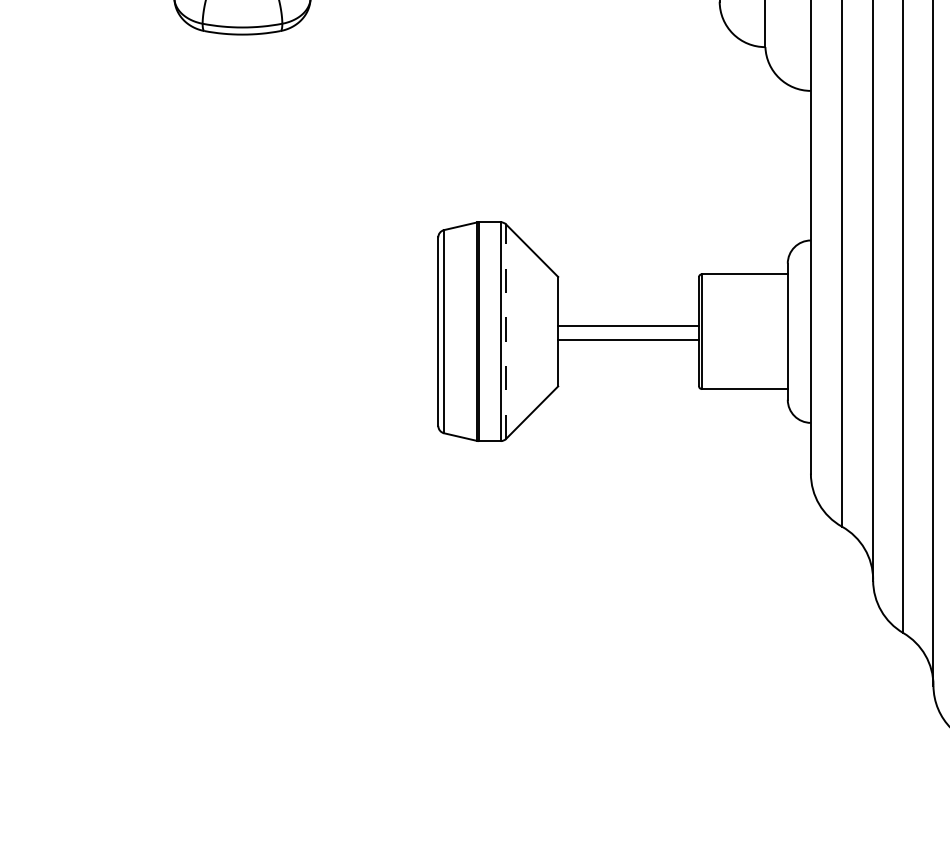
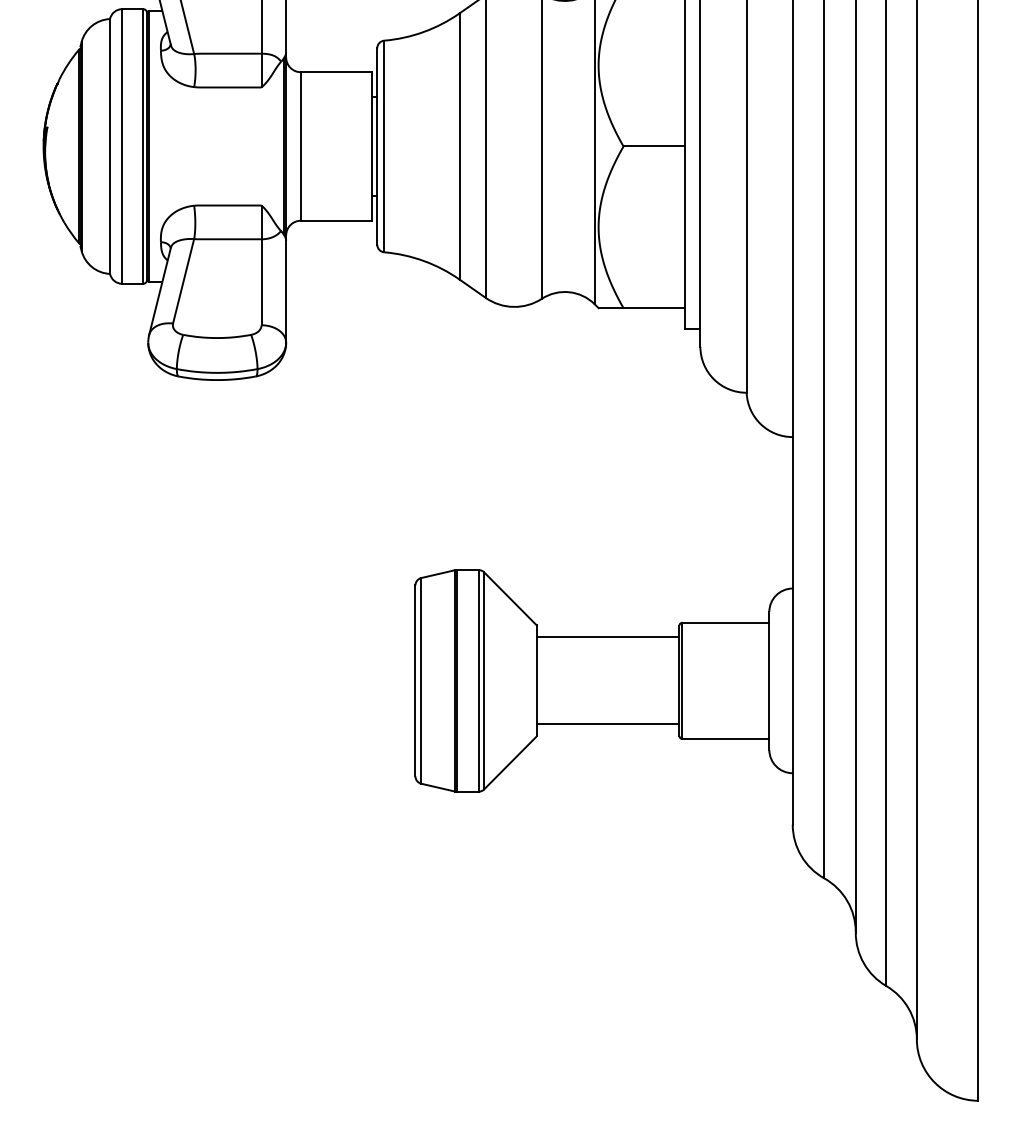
line: (627, 326) -> (607, 637), moved
line: (506, 331) -> (484, 680), dashed -> solid
line: (627, 340) -> (607, 724), moved

